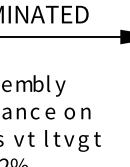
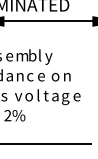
text: (32, 138) -> (28, 95), t -> o
text: (98, 138) -> (76, 95), t -> e
text: (68, 139) -> (54, 96), v -> a

